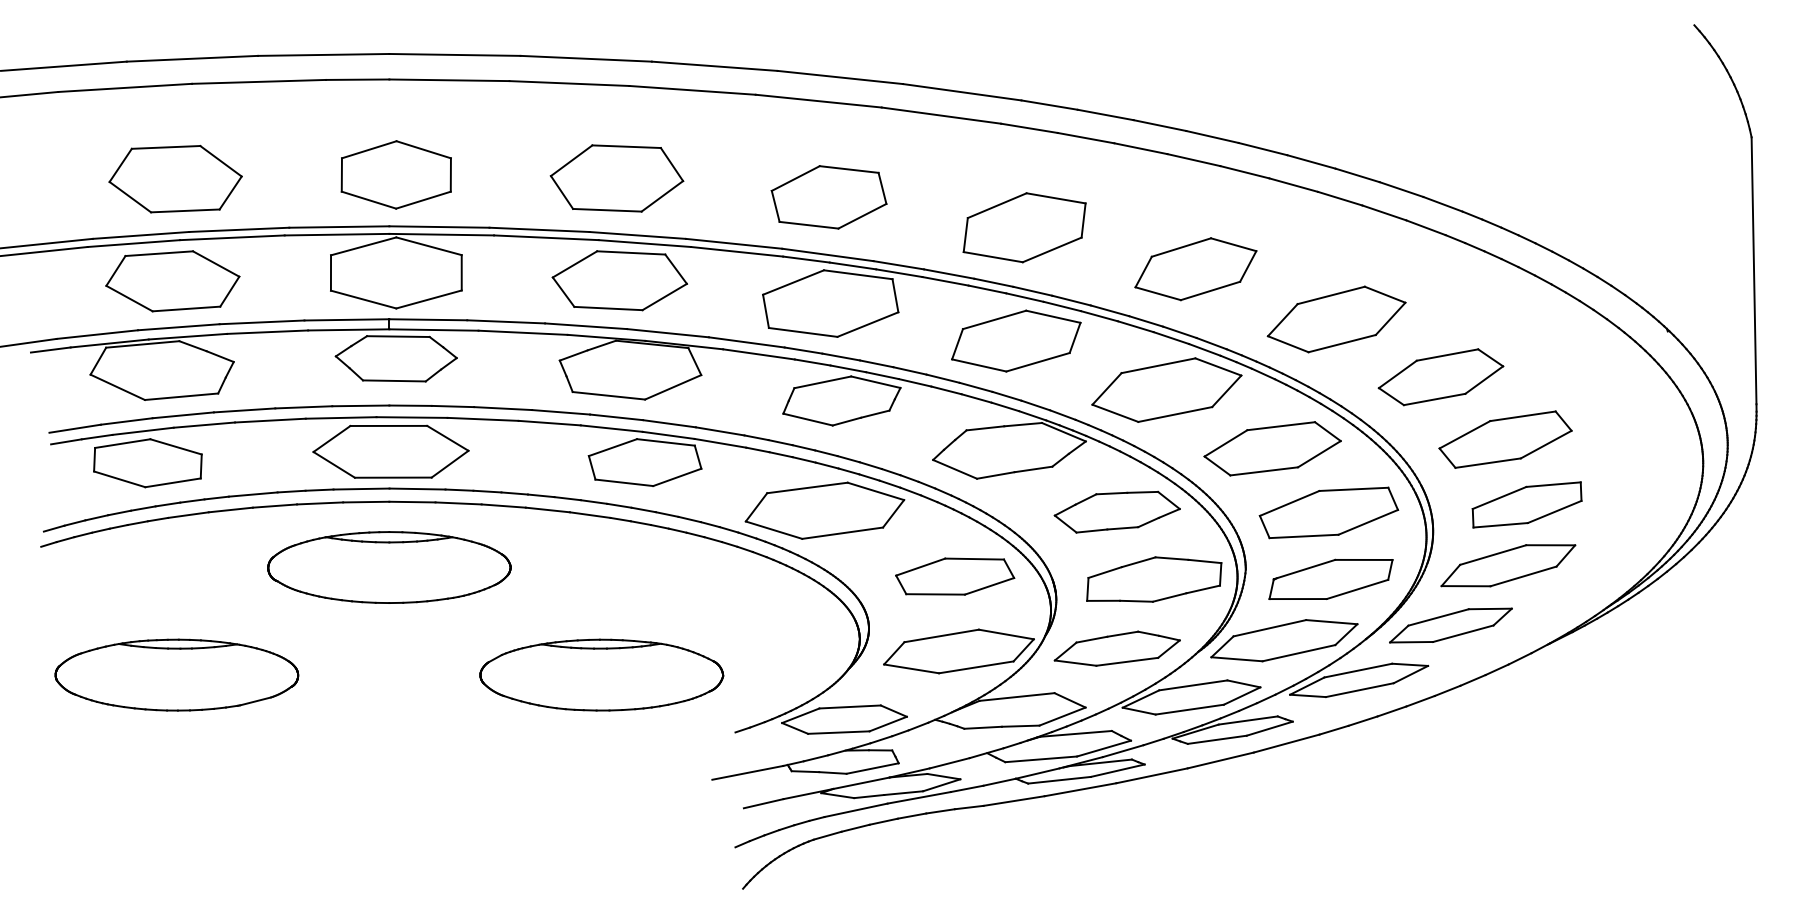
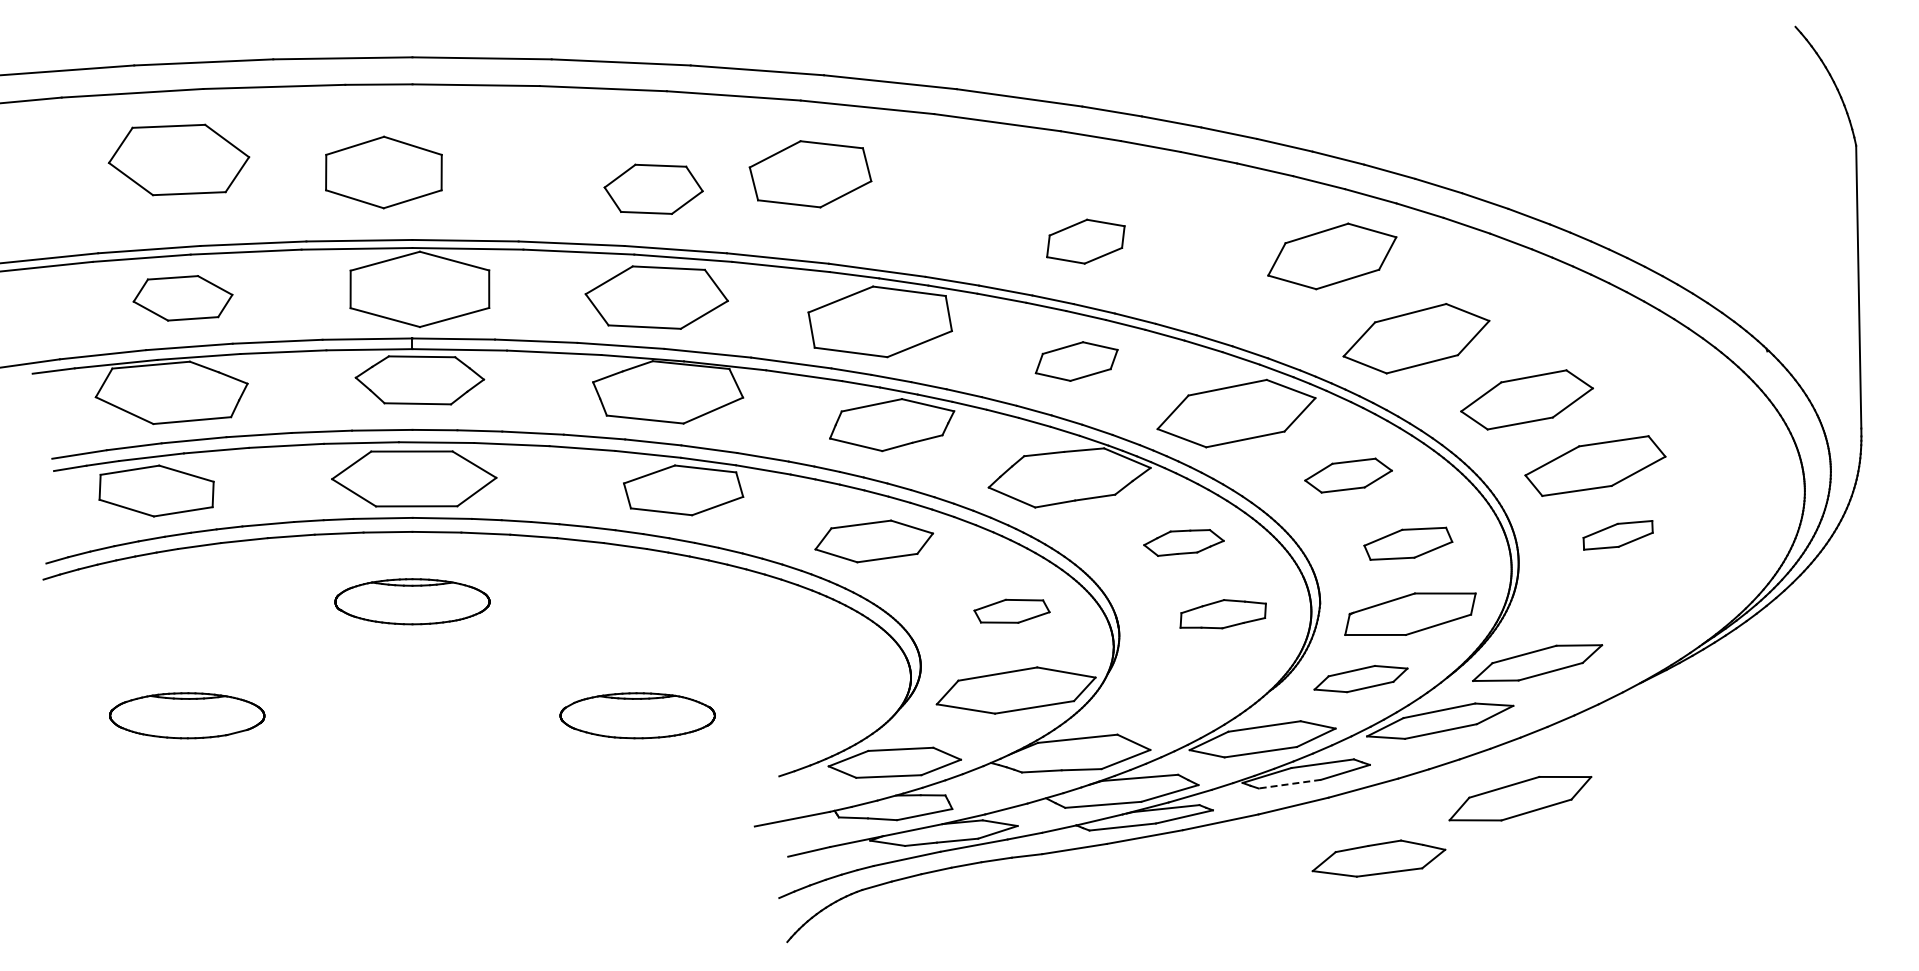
part: (395, 174) -> (383, 172), moved
part: (175, 178) -> (178, 159), moved
part: (616, 178) -> (653, 189), size x0.7
part: (829, 197) -> (810, 174), moved
part: (1024, 227) -> (1085, 241), size x0.6
part: (1196, 269) -> (1332, 256), moved
part: (172, 281) -> (182, 298), size x0.7
part: (1015, 340) -> (1076, 361), size x0.6
part: (1272, 448) -> (1348, 475), size x0.6
part: (1526, 505) -> (1617, 535), size x0.6
part: (825, 510) -> (874, 541), size x0.7
part: (1116, 511) -> (1183, 542), size x0.6
part: (1329, 512) -> (1408, 543), size x0.6
part: (1508, 565) -> (1520, 798), moved
part: (389, 567) -> (412, 601), size x0.6
part: (954, 576) -> (1011, 611), size x0.6
part: (1154, 578) -> (1223, 613), size x0.6
part: (1283, 640) -> (1360, 678), size x0.6
part: (1116, 648) -> (1378, 858), moved
part: (176, 675) -> (186, 715), size x0.6
part: (601, 675) -> (637, 715), size x0.6
line: (1216, 740) -> (1289, 784), solid -> dashed

